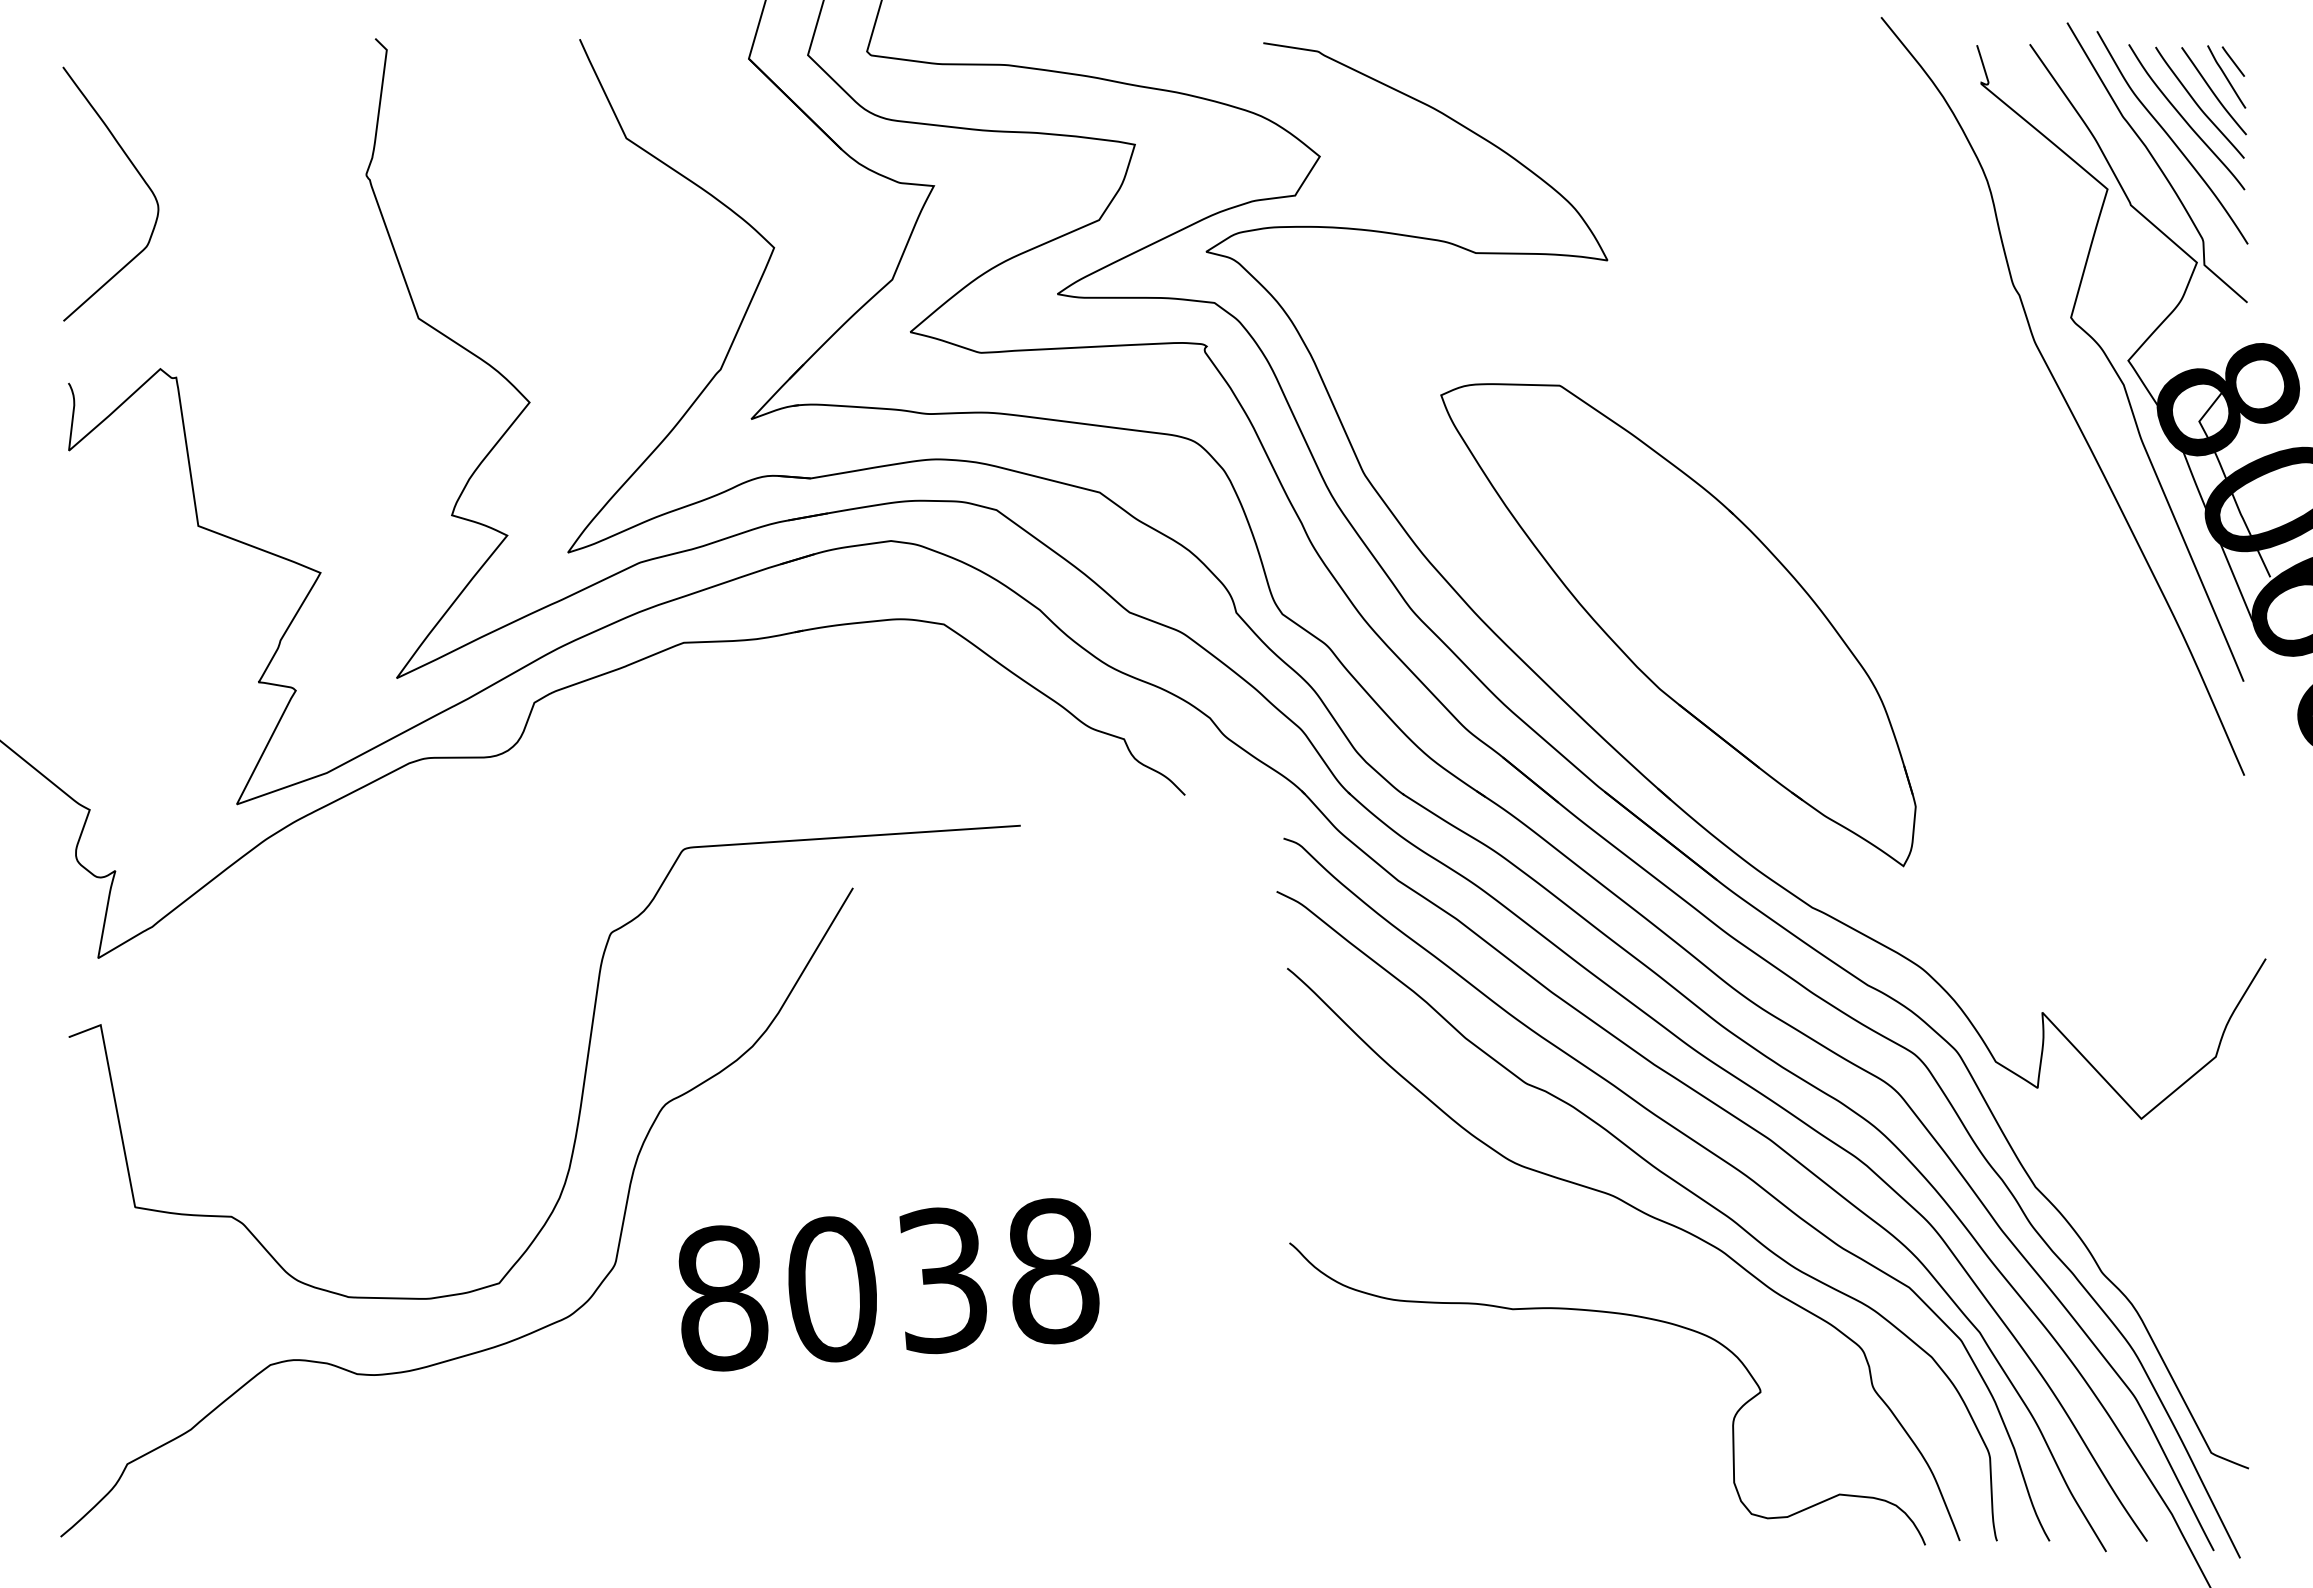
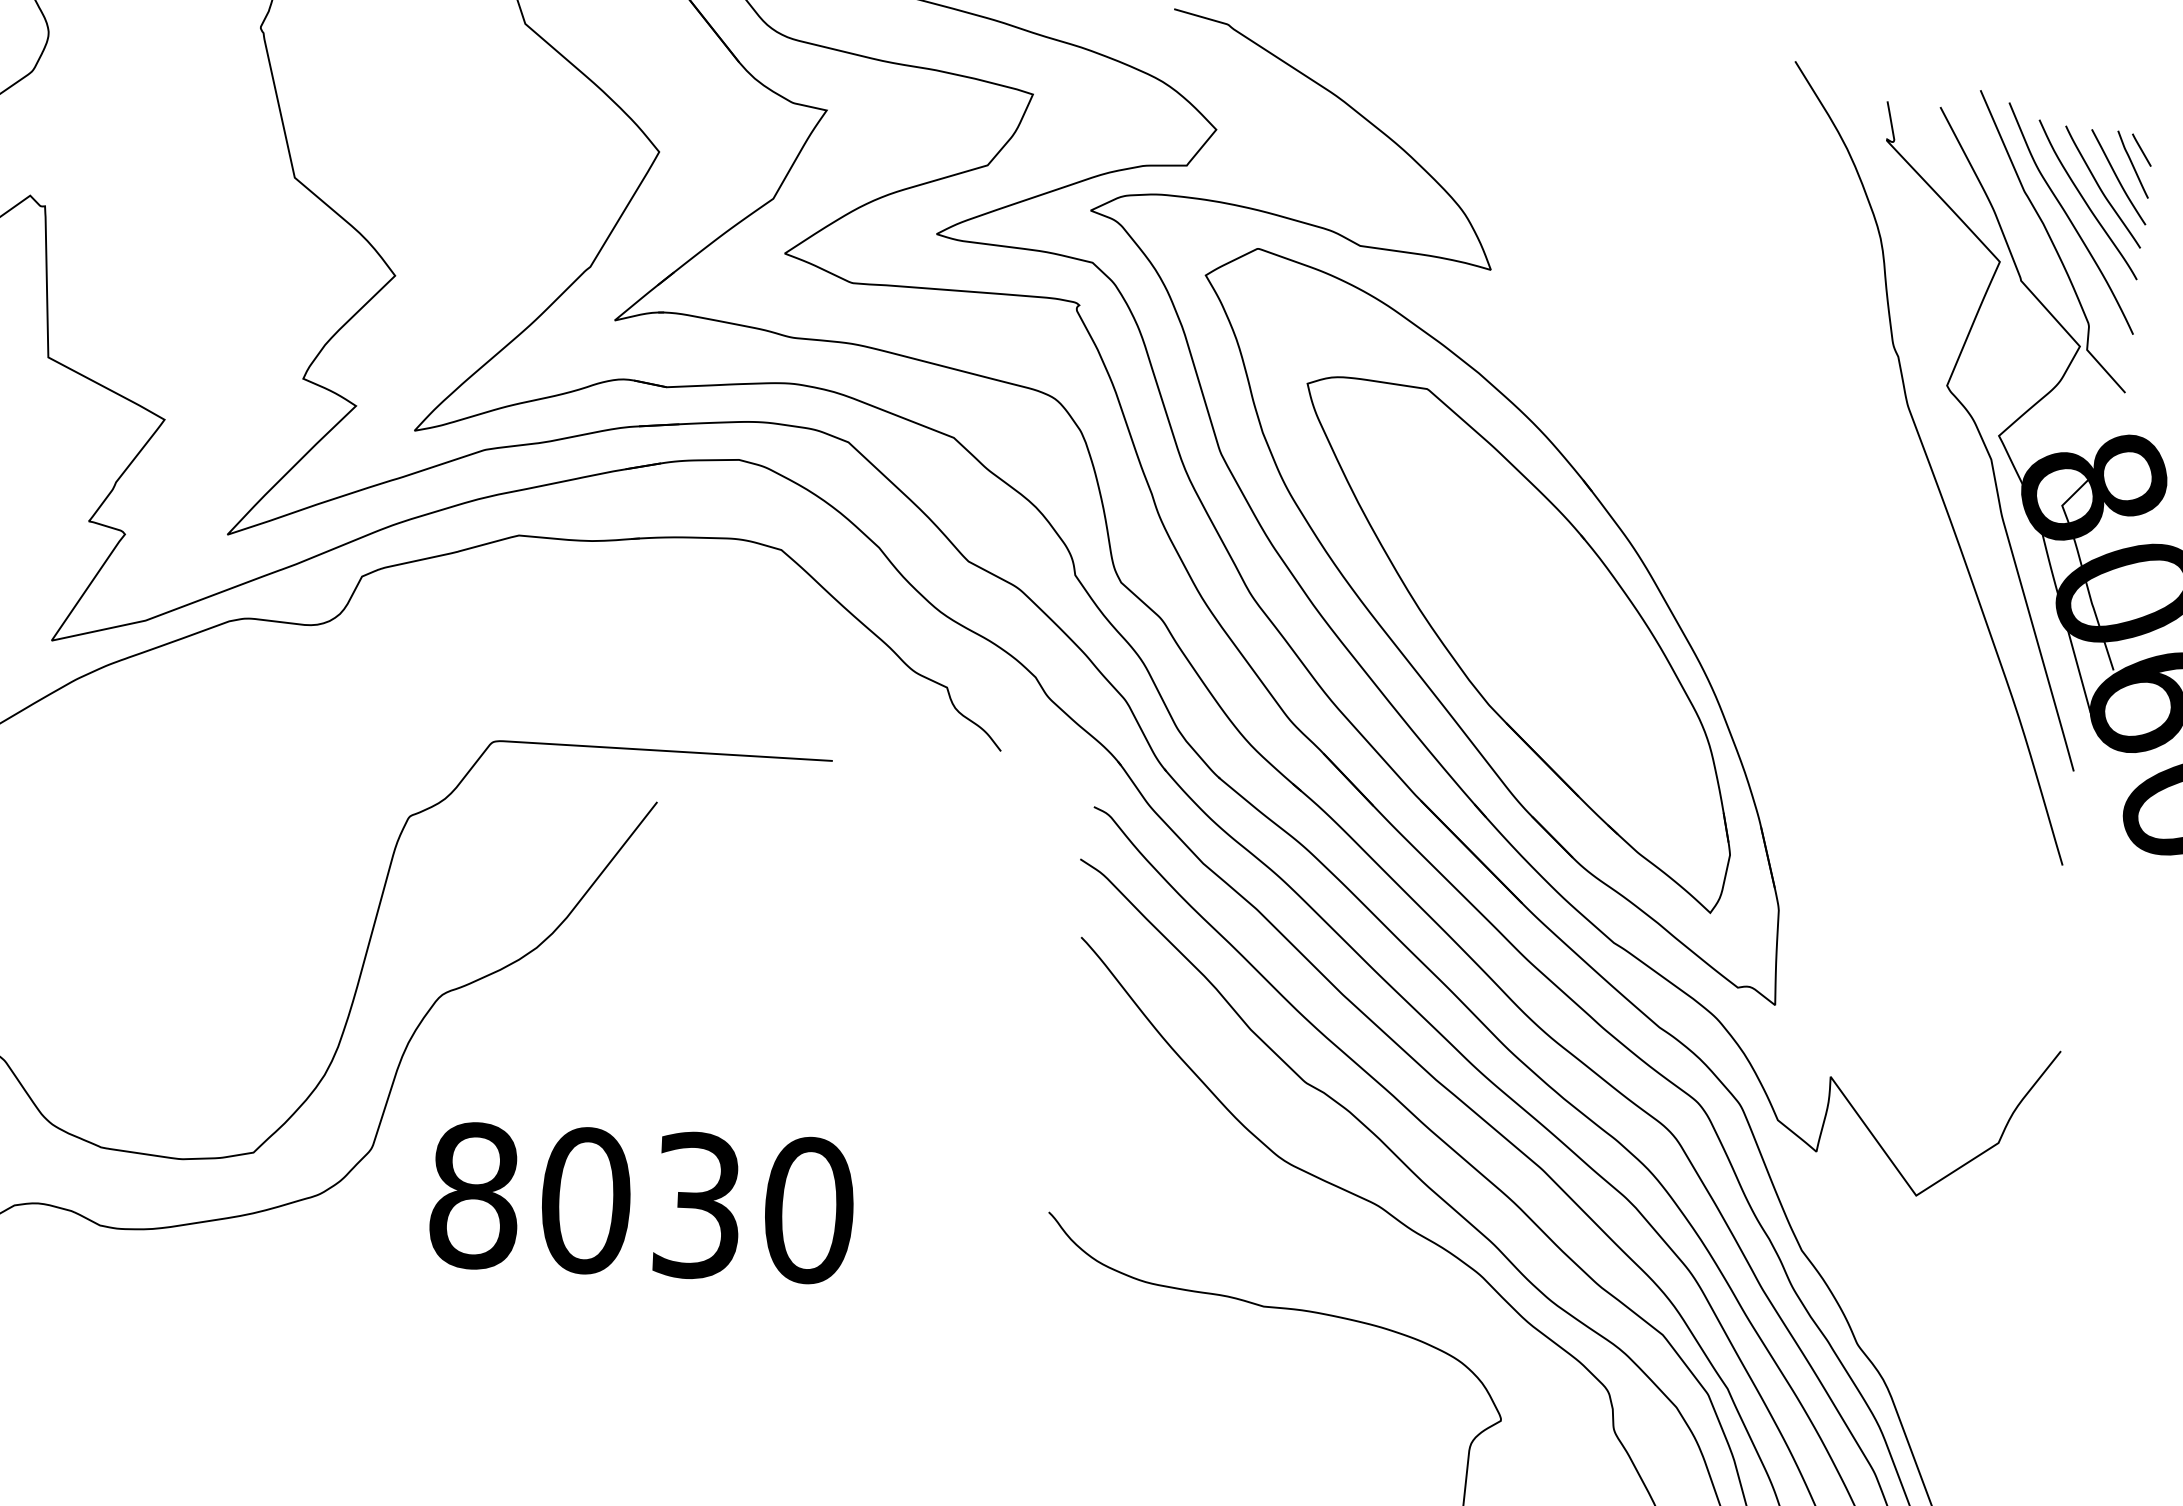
part: (1652, 608) -> (1491, 623), added
text: (1054, 1271) -> (810, 1210), 8038 -> 8030

